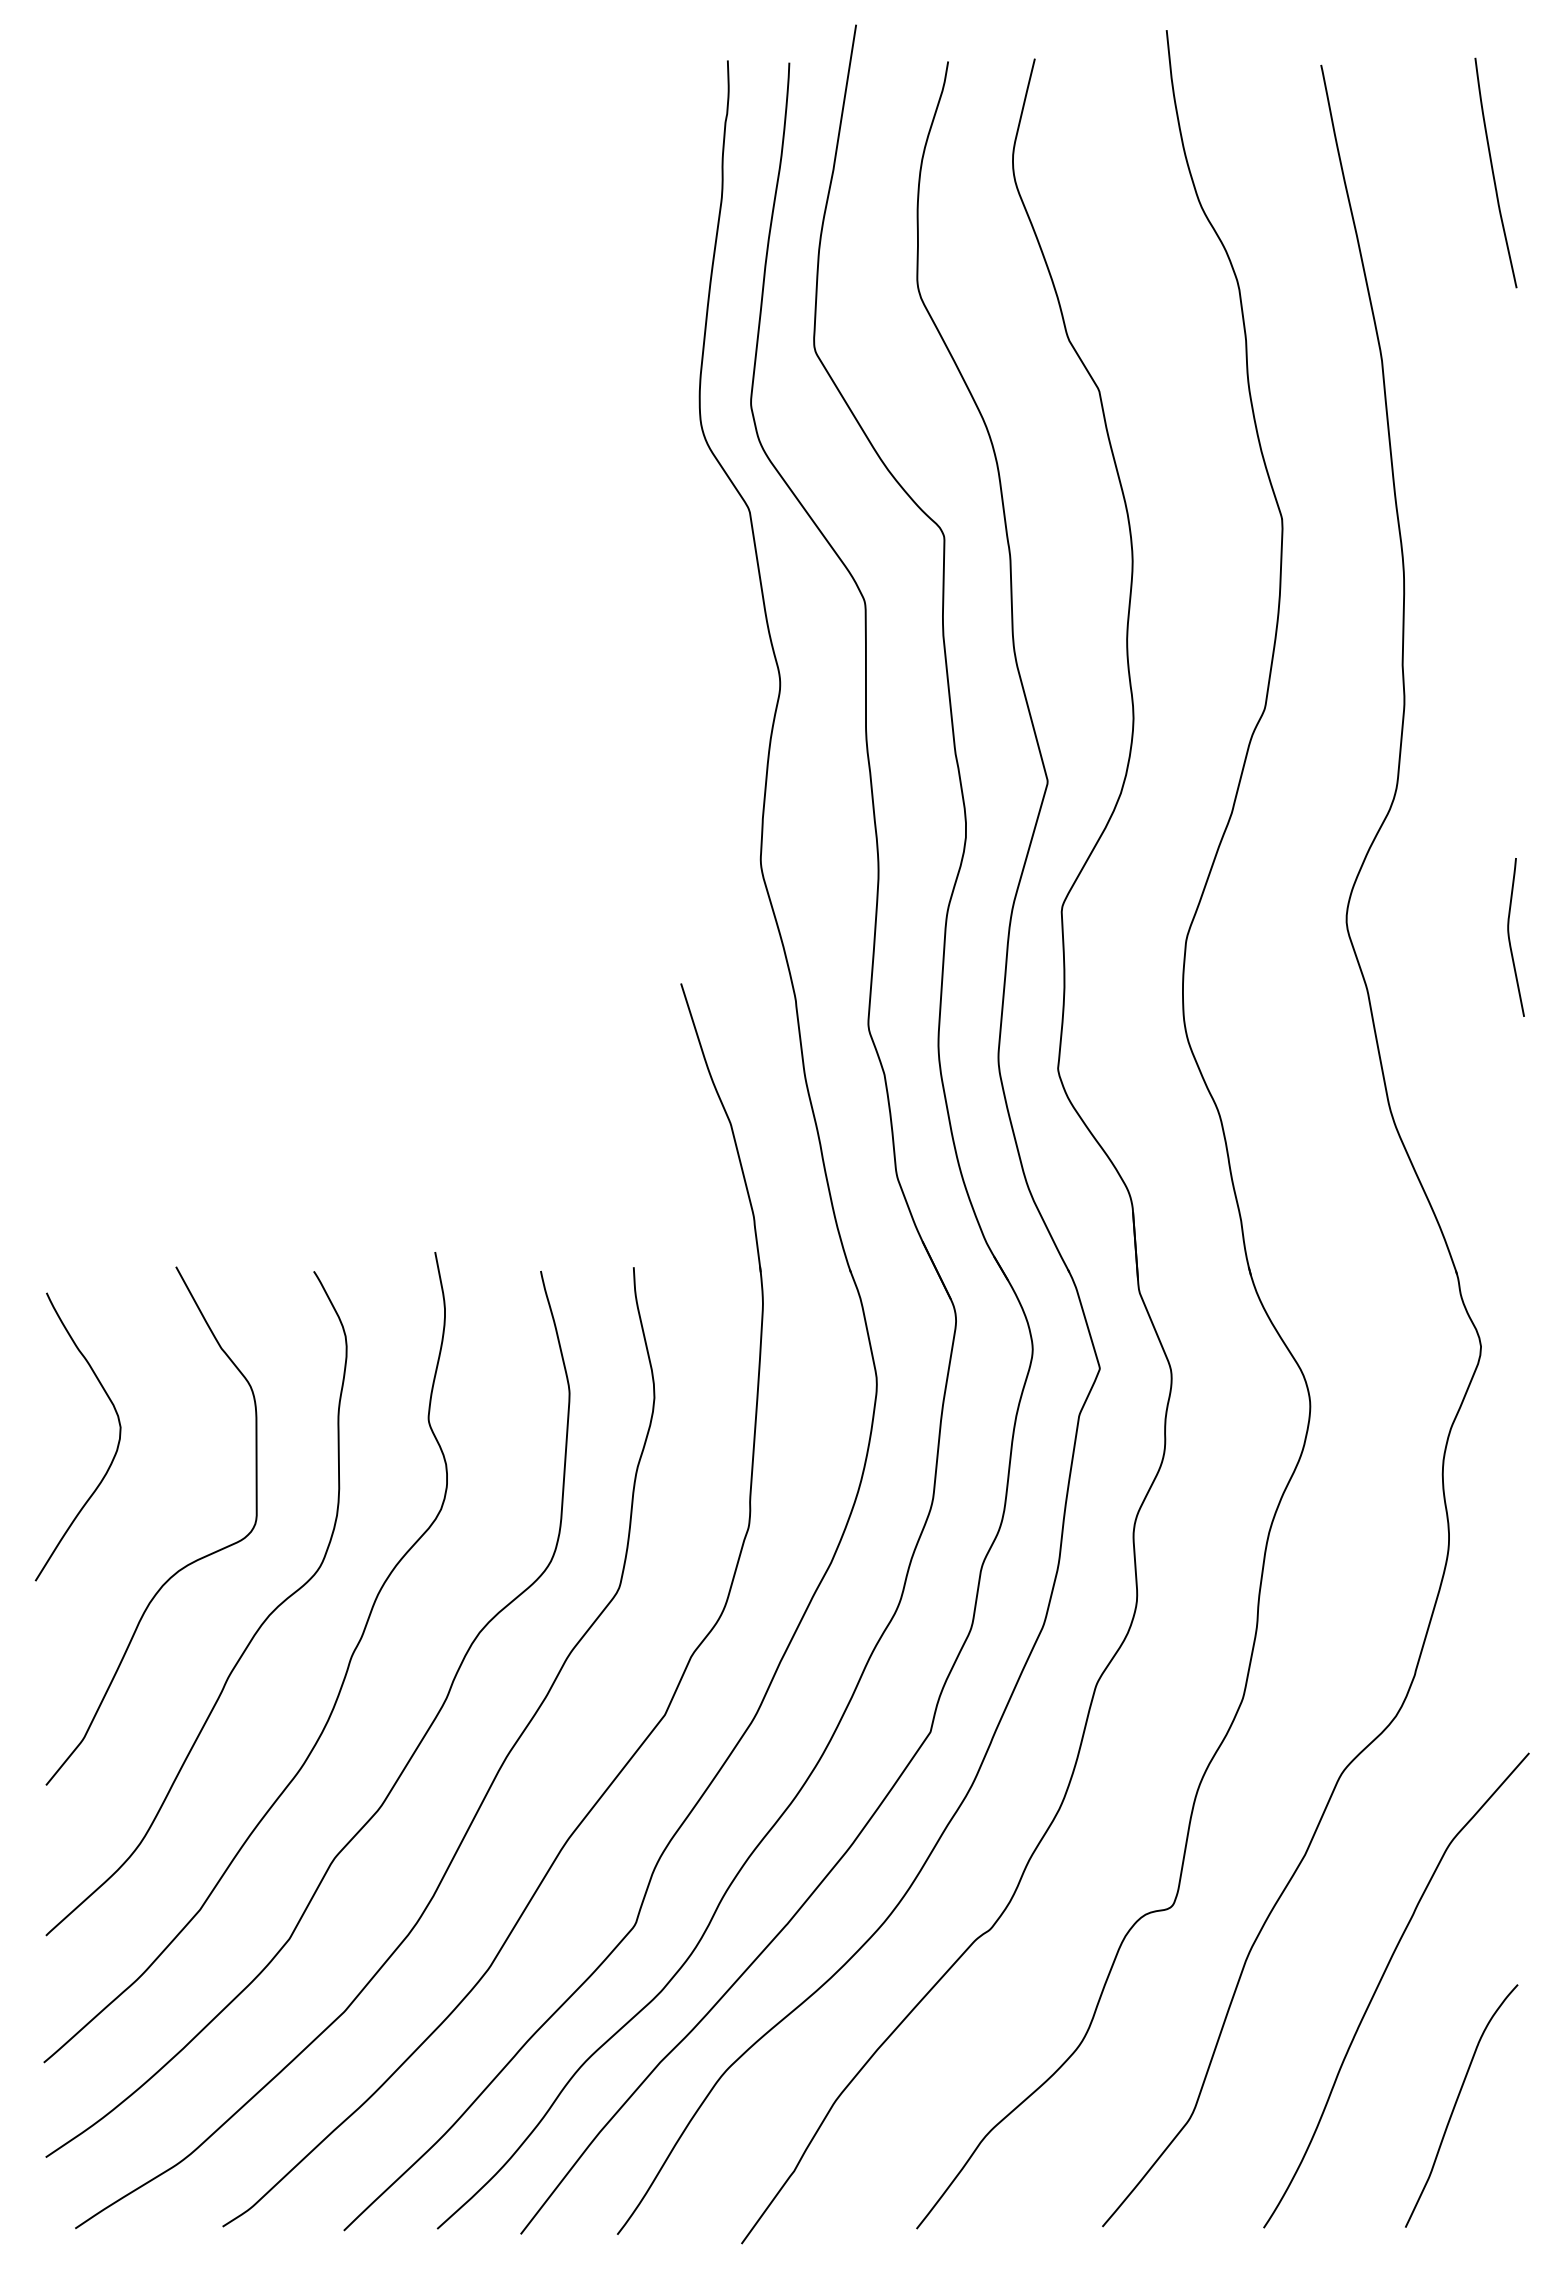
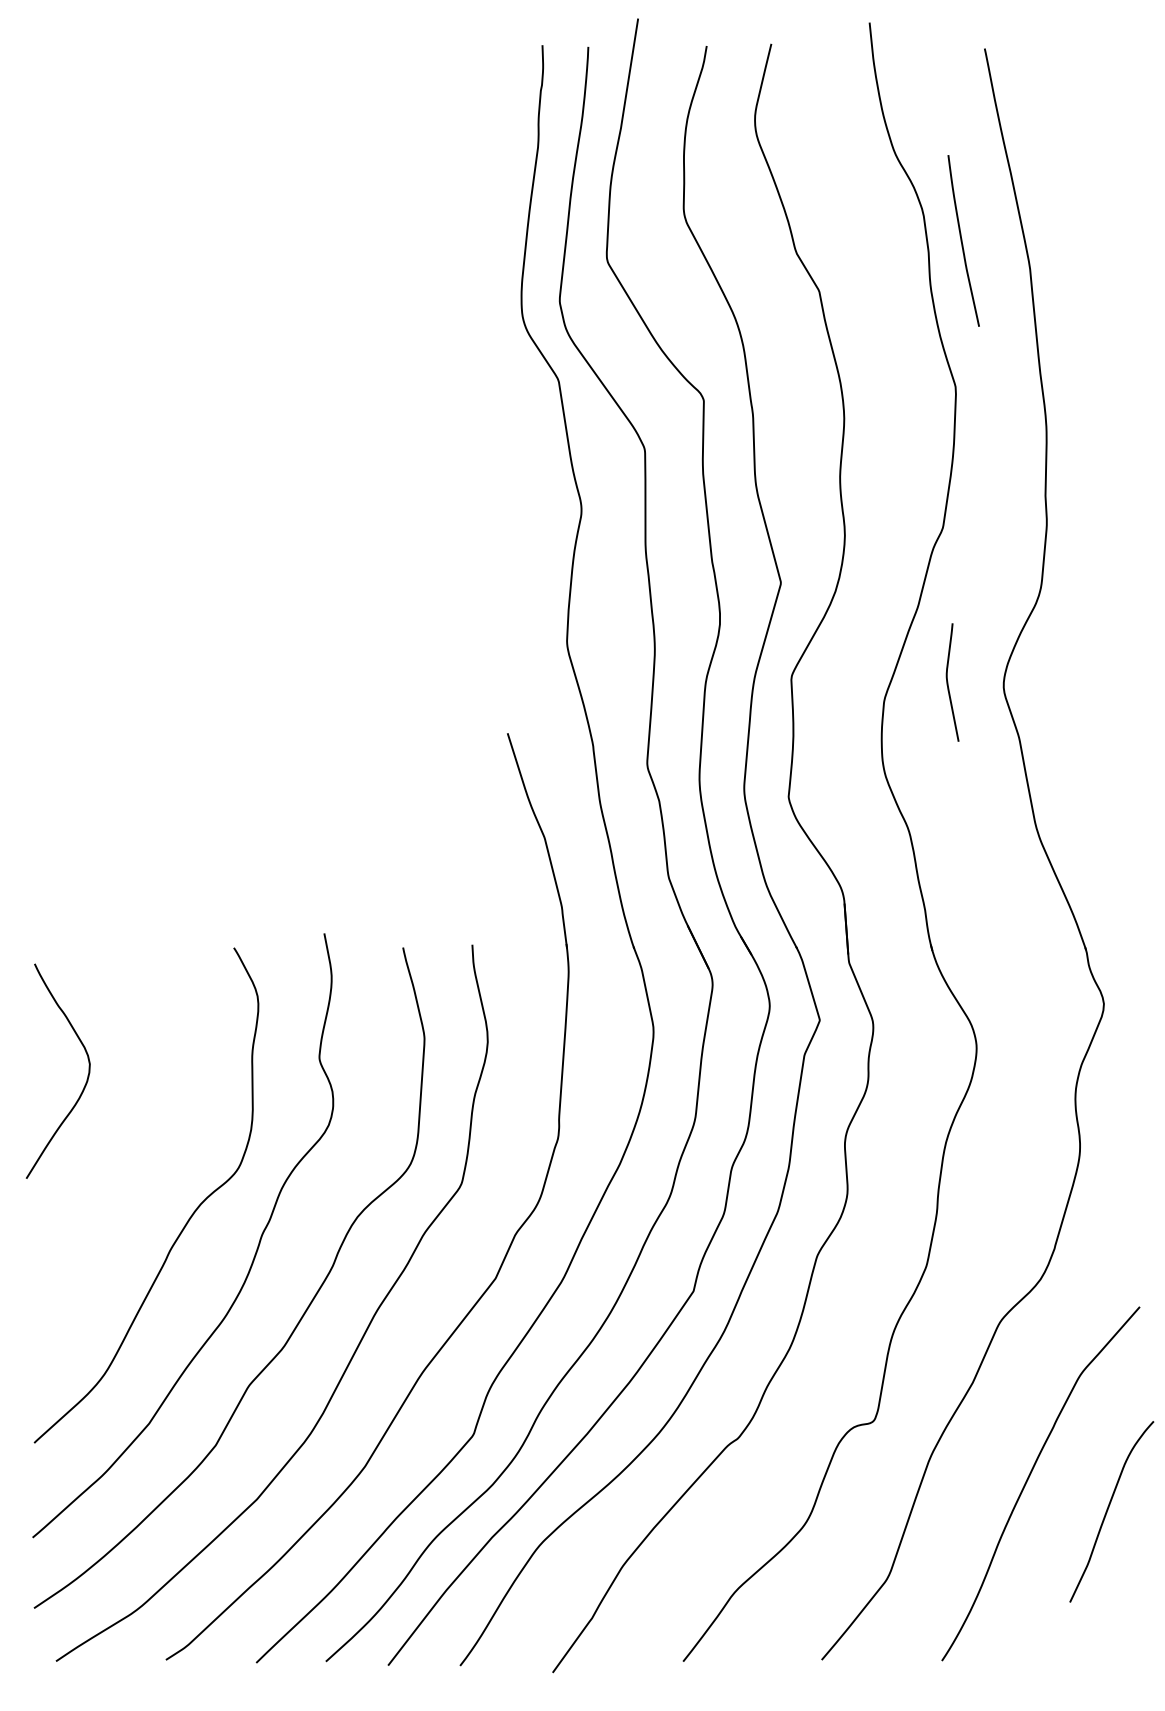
curve: (1494, 173) -> (962, 241), moved
curve: (1510, 939) -> (948, 684), moved
curve: (180, 1568) -> (134, 1169), removed
curve: (1456, 2104) -> (1108, 1510), moved

